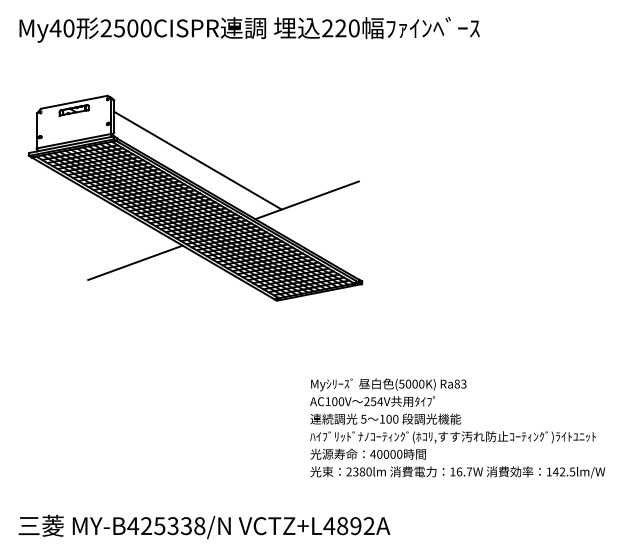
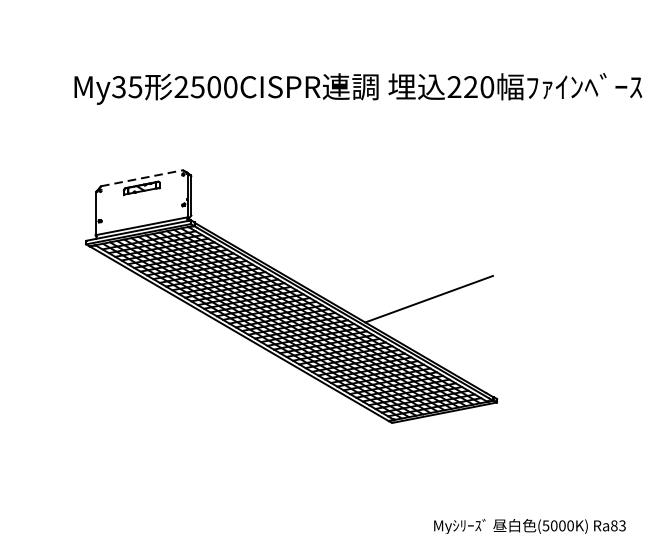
text: (61, 28) -> (126, 87), My40 -> My35
line: (75, 102) -> (143, 178), solid -> dashed
line: (197, 160) -> (294, 250), removed
line: (135, 262) -> (217, 375), removed

